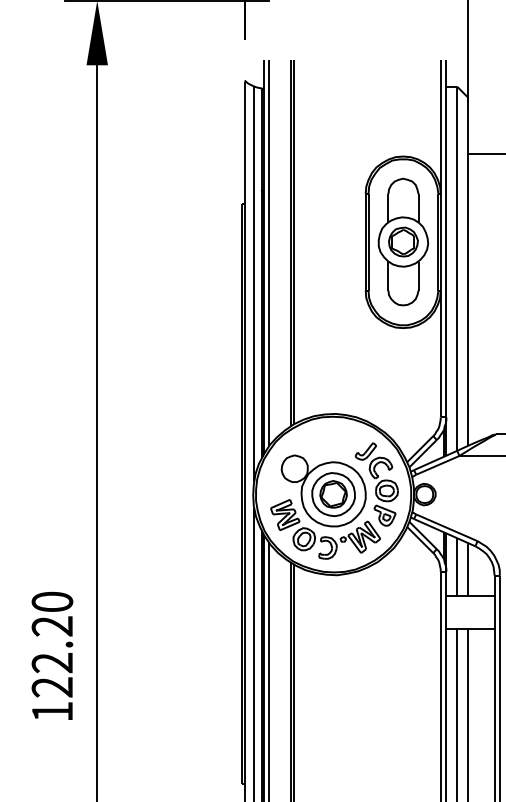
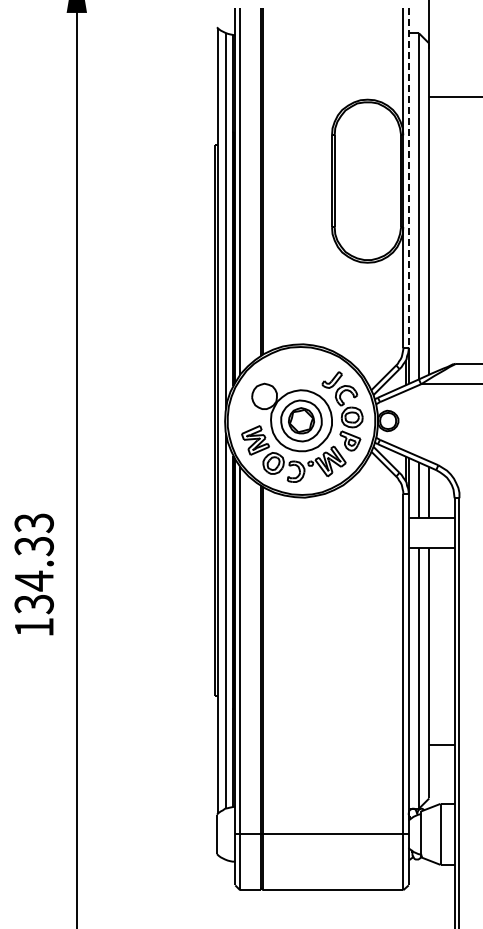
line: (446, 238) -> (408, 177), solid -> dashed
part: (403, 241) -> (367, 180), removed
text: (51, 644) -> (33, 563), 122.20 -> 134.33

